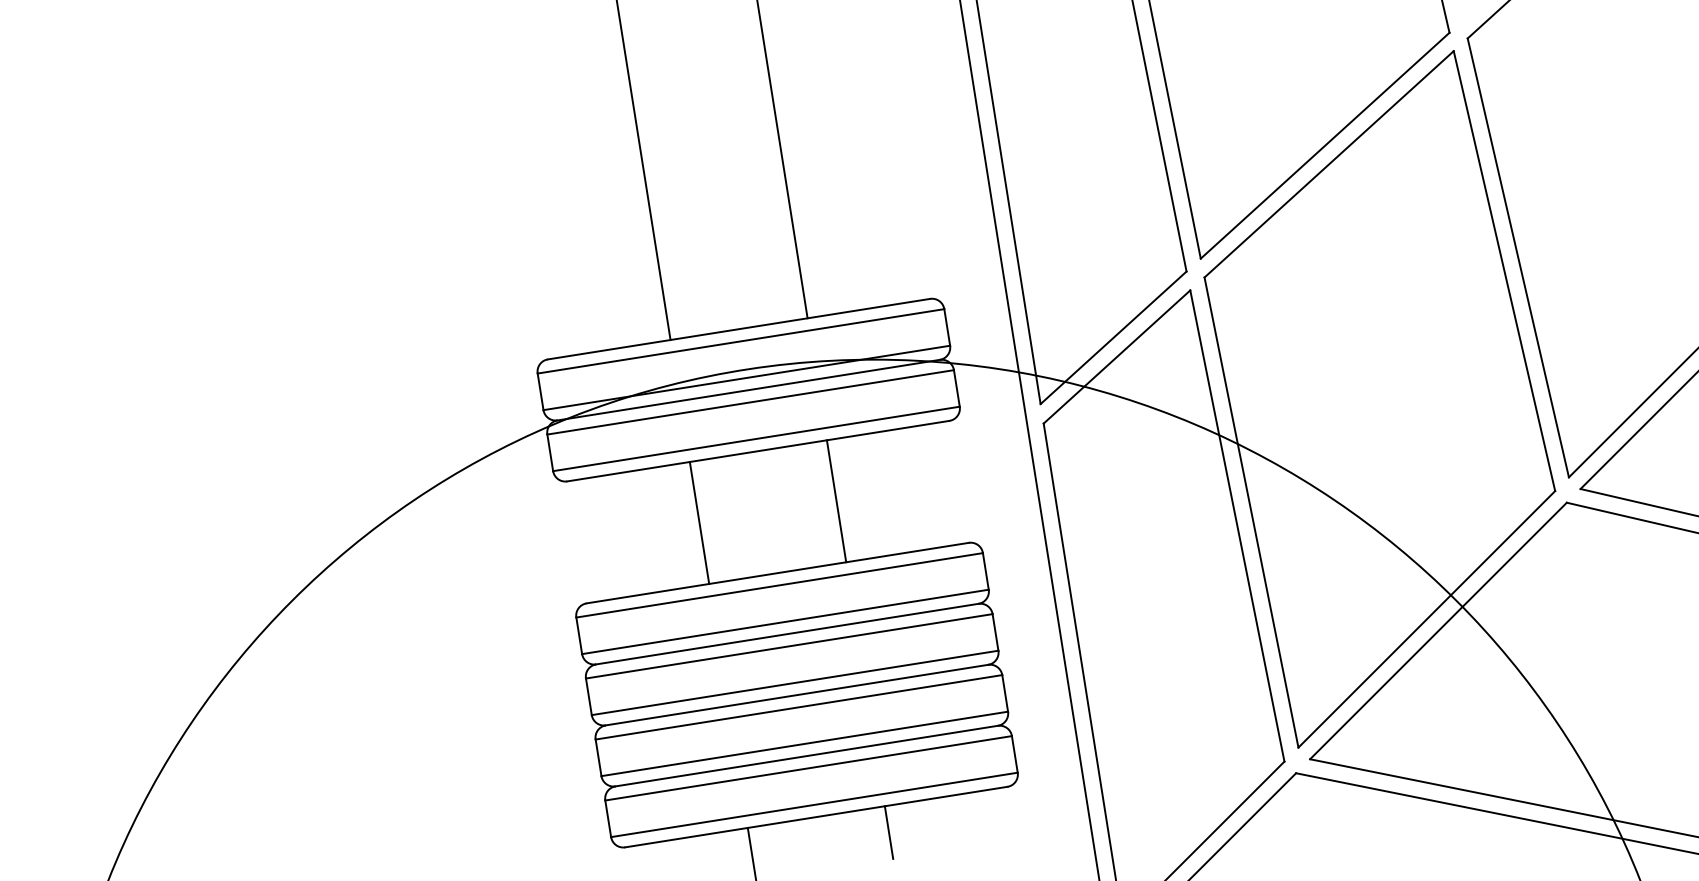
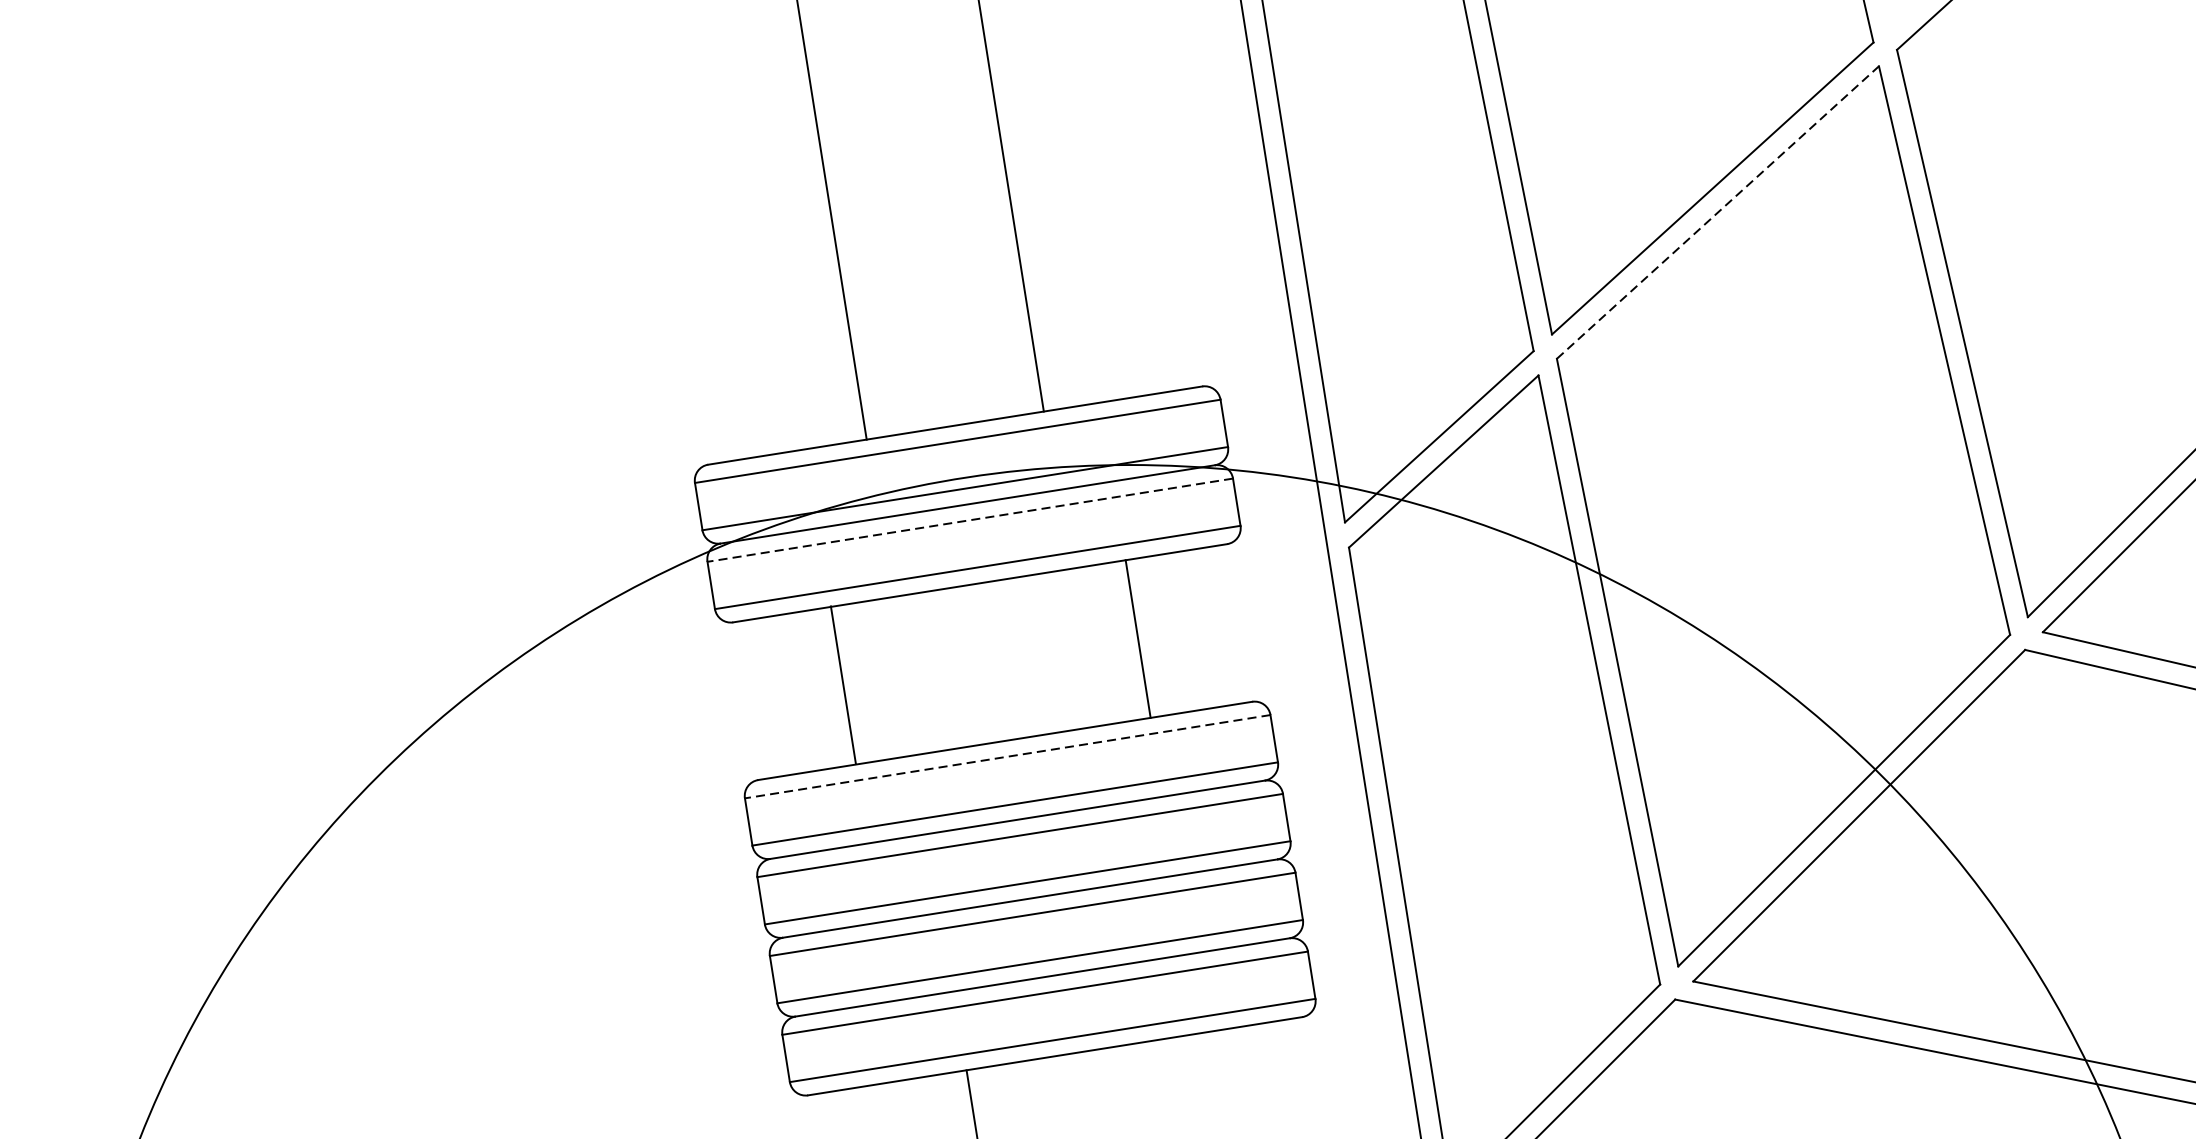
line: (1329, 163) -> (1718, 211), solid -> dashed
line: (750, 402) -> (970, 520), solid -> dashed
line: (836, 501) -> (1138, 639), moved
line: (699, 523) -> (843, 685), moved
line: (779, 585) -> (1007, 756), solid -> dashed
line: (888, 832) -> (1148, 1076), removed

